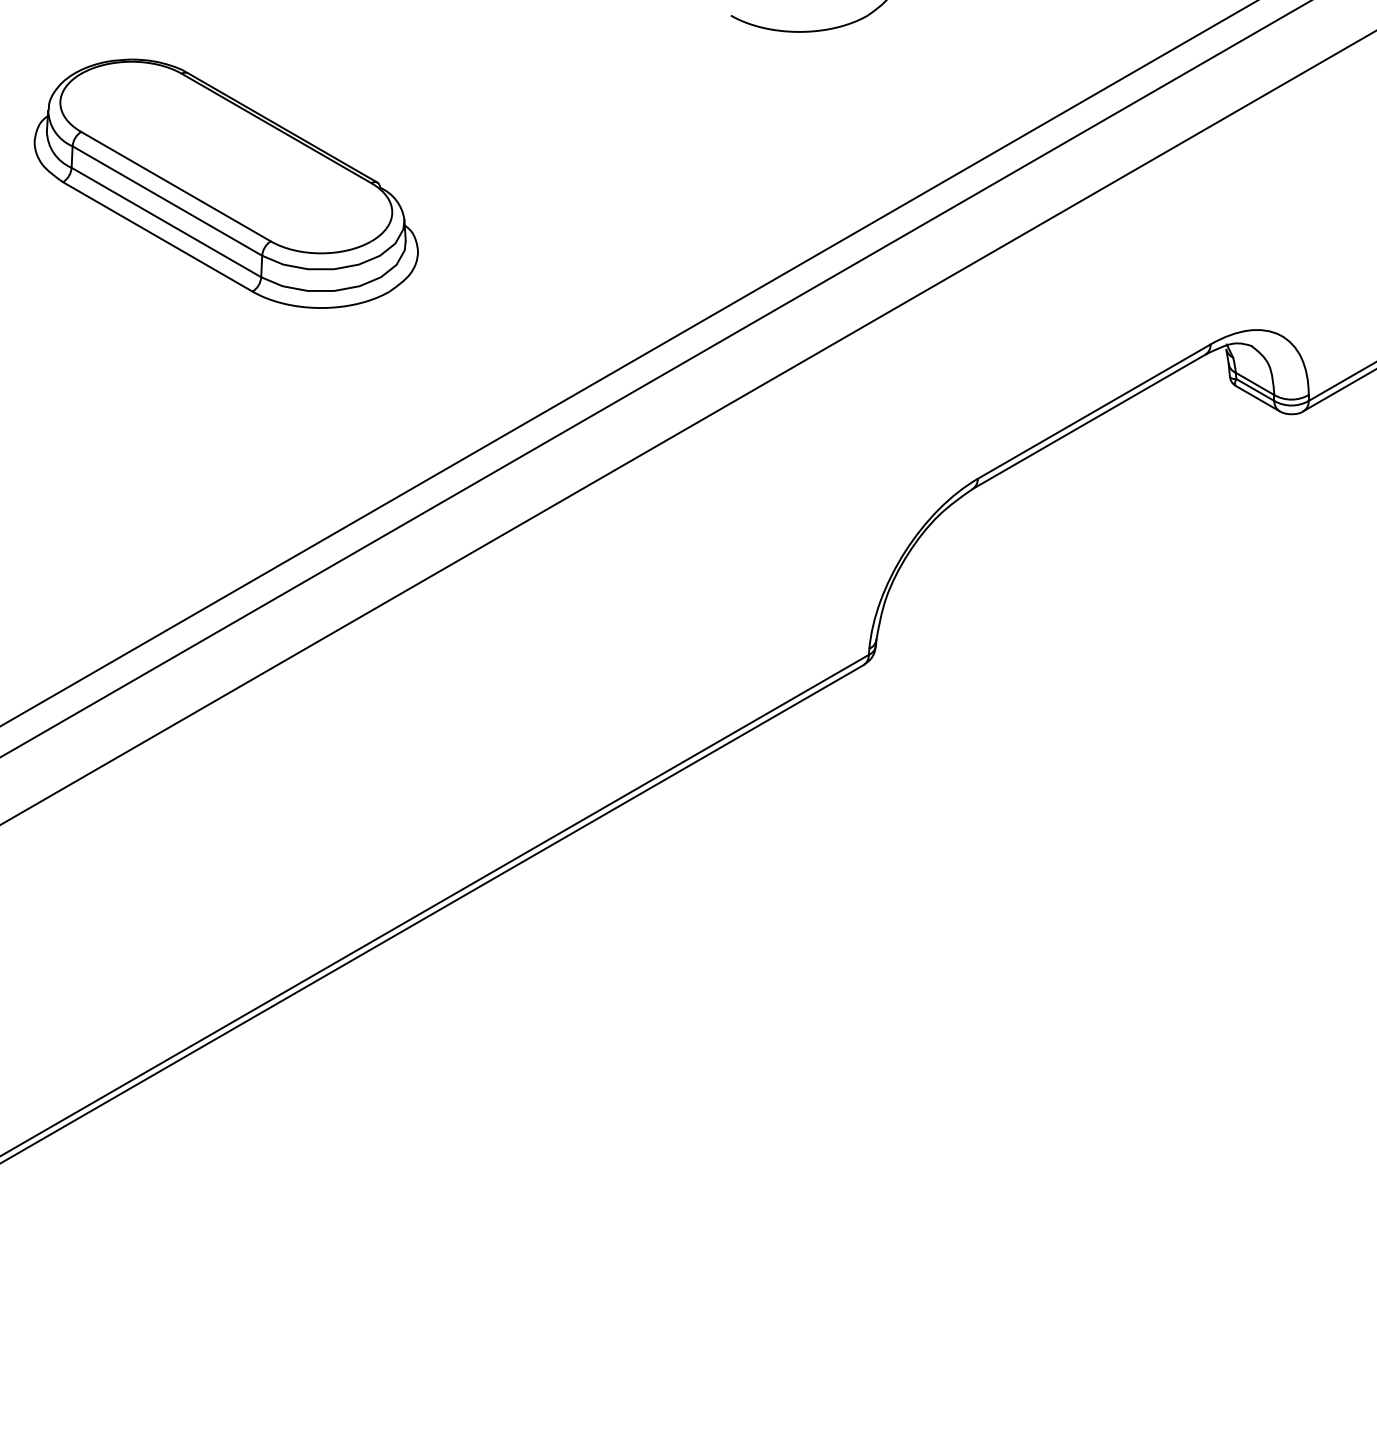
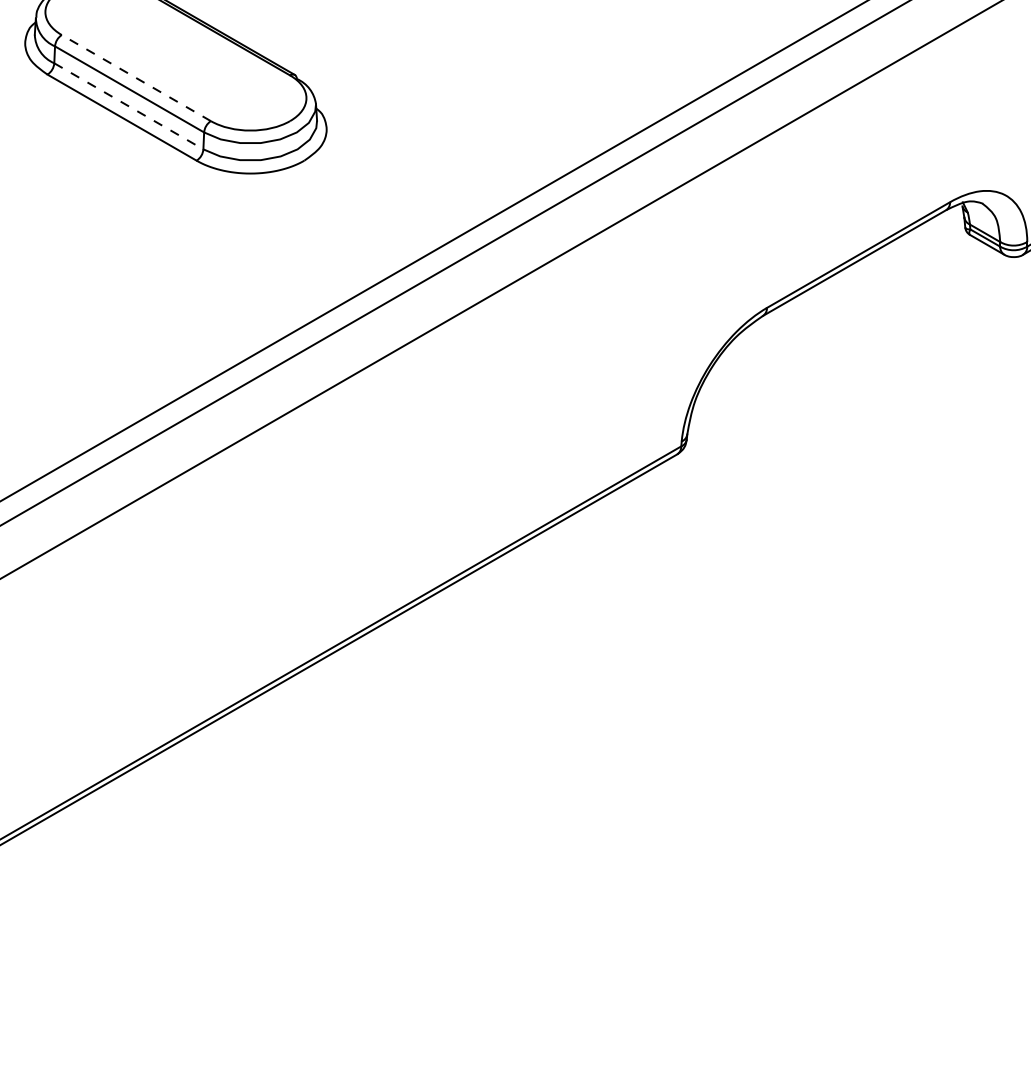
line: (175, 186) -> (135, 77), solid -> dashed
line: (166, 222) -> (128, 106), solid -> dashed

